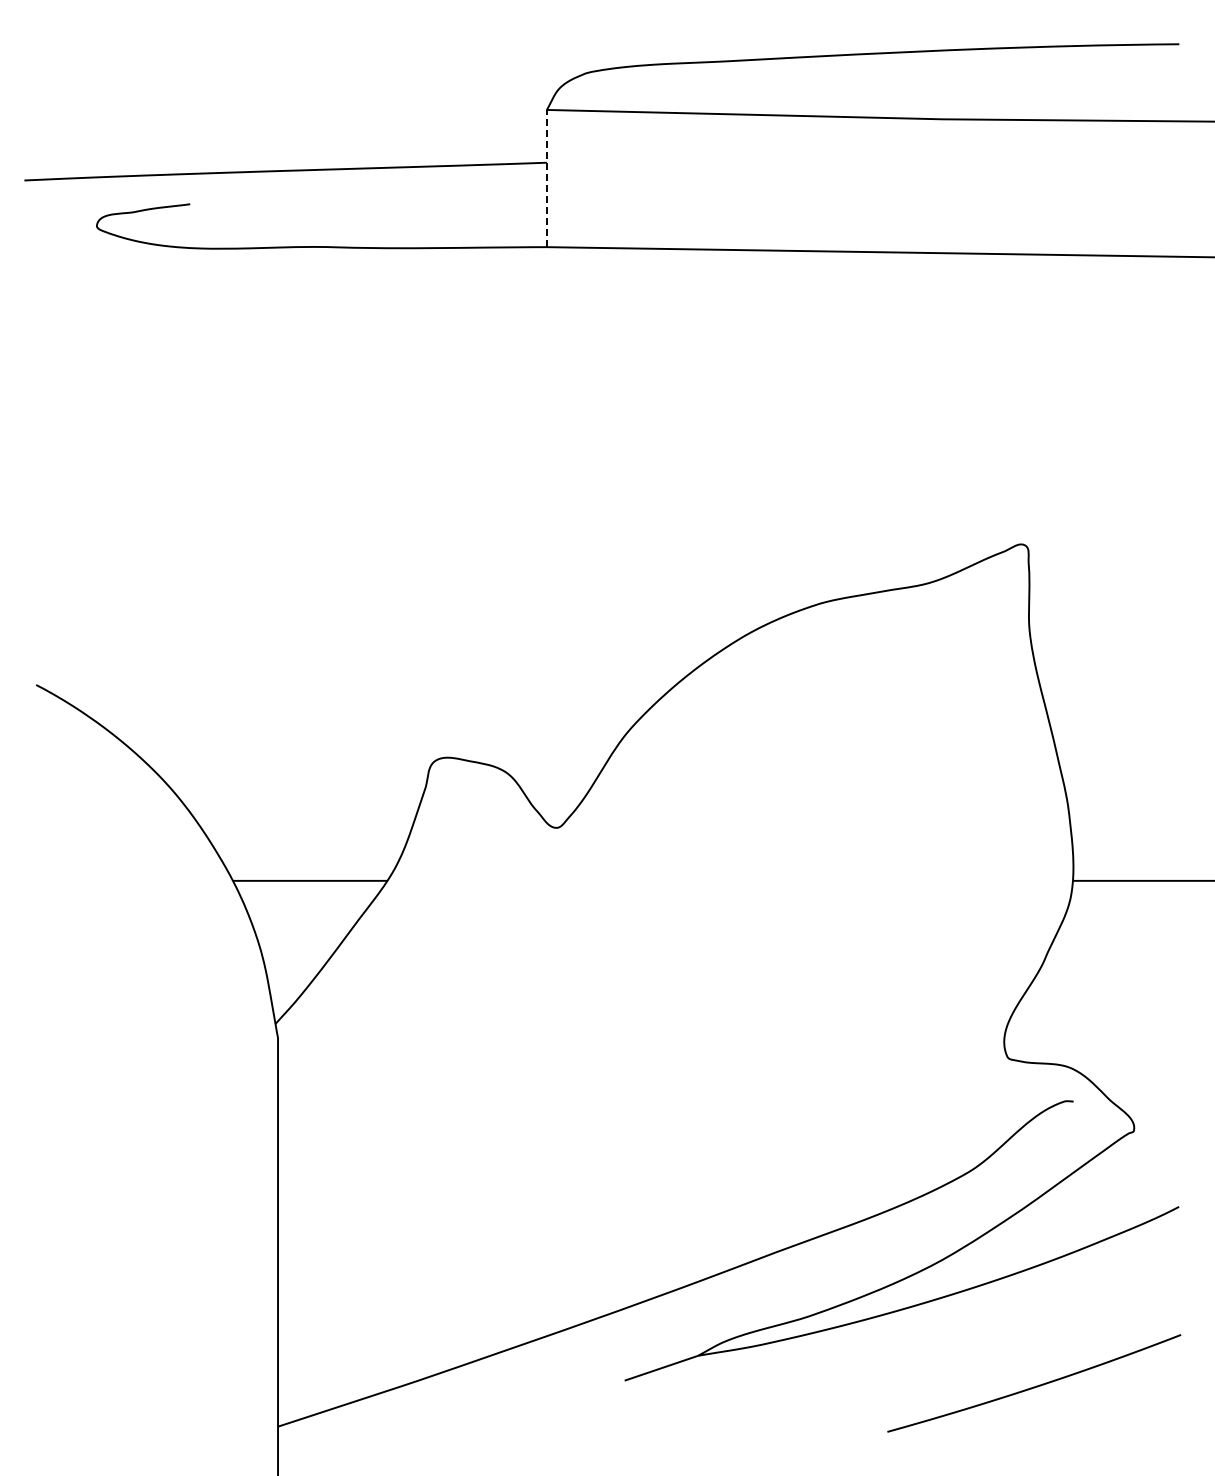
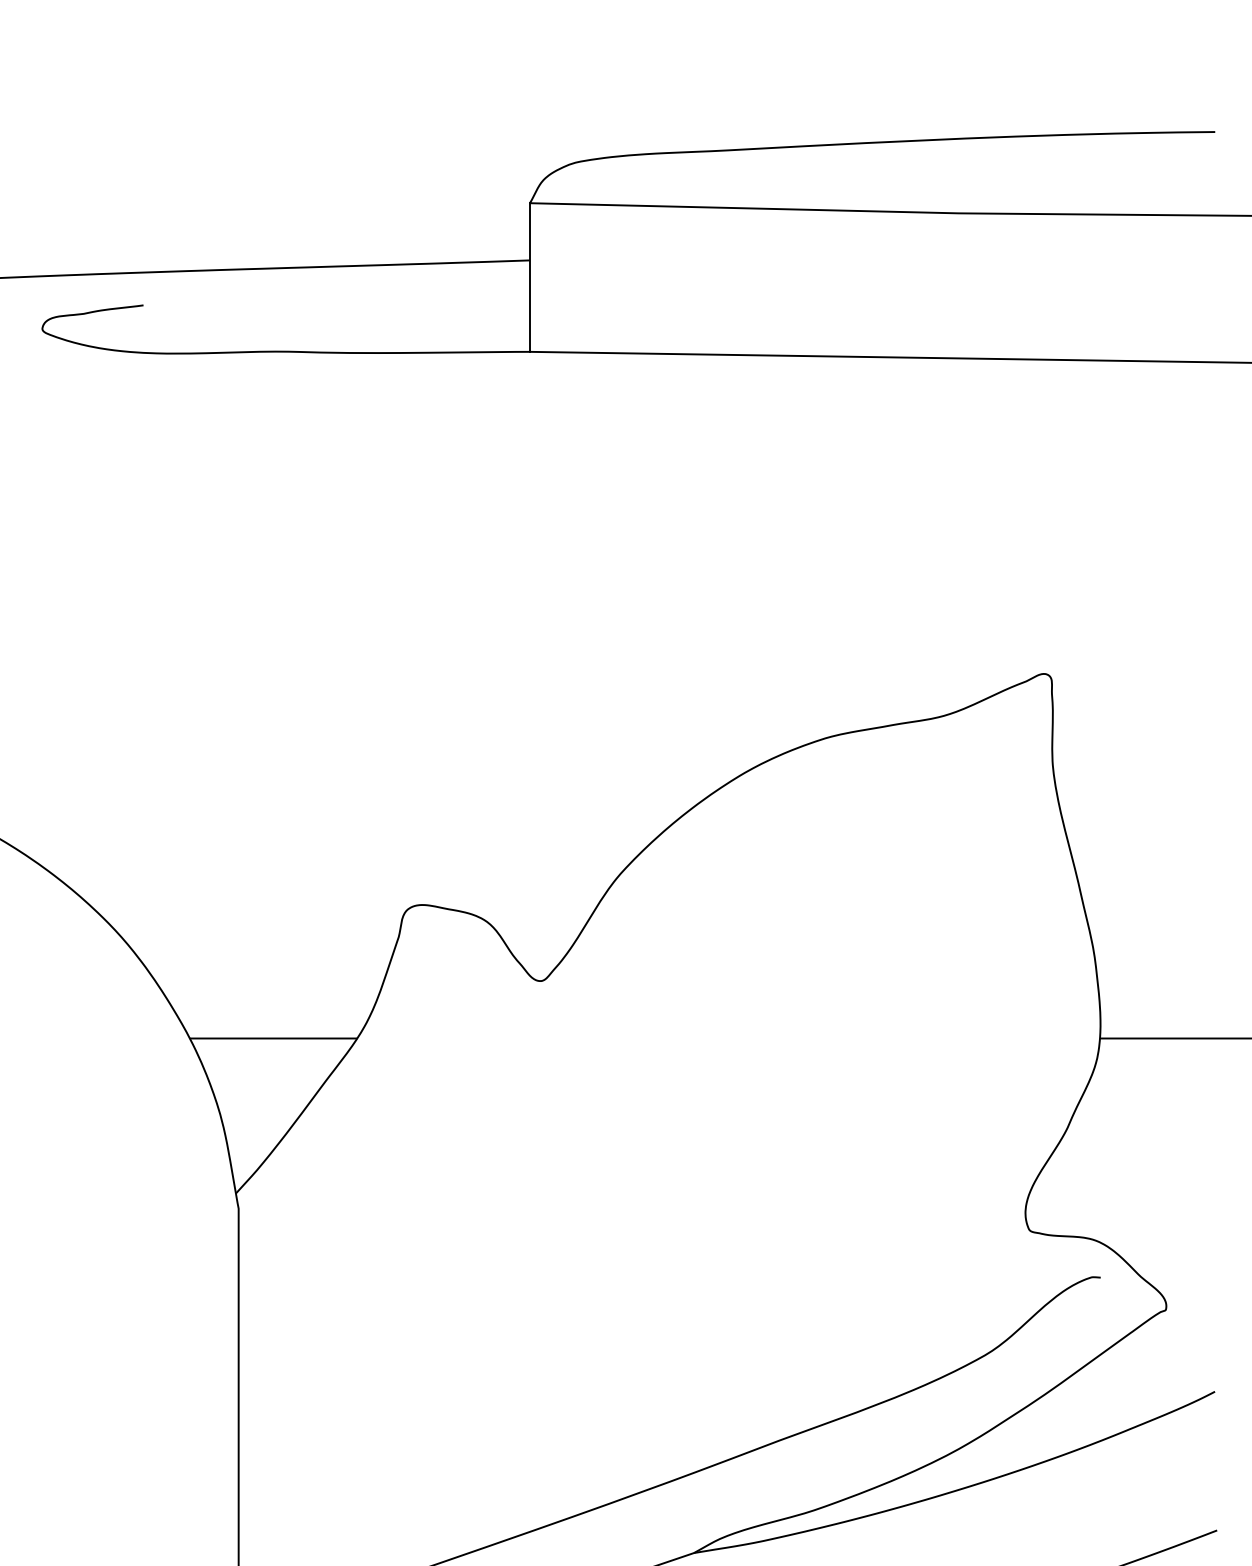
line: (546, 178) -> (529, 277), dashed -> solid

